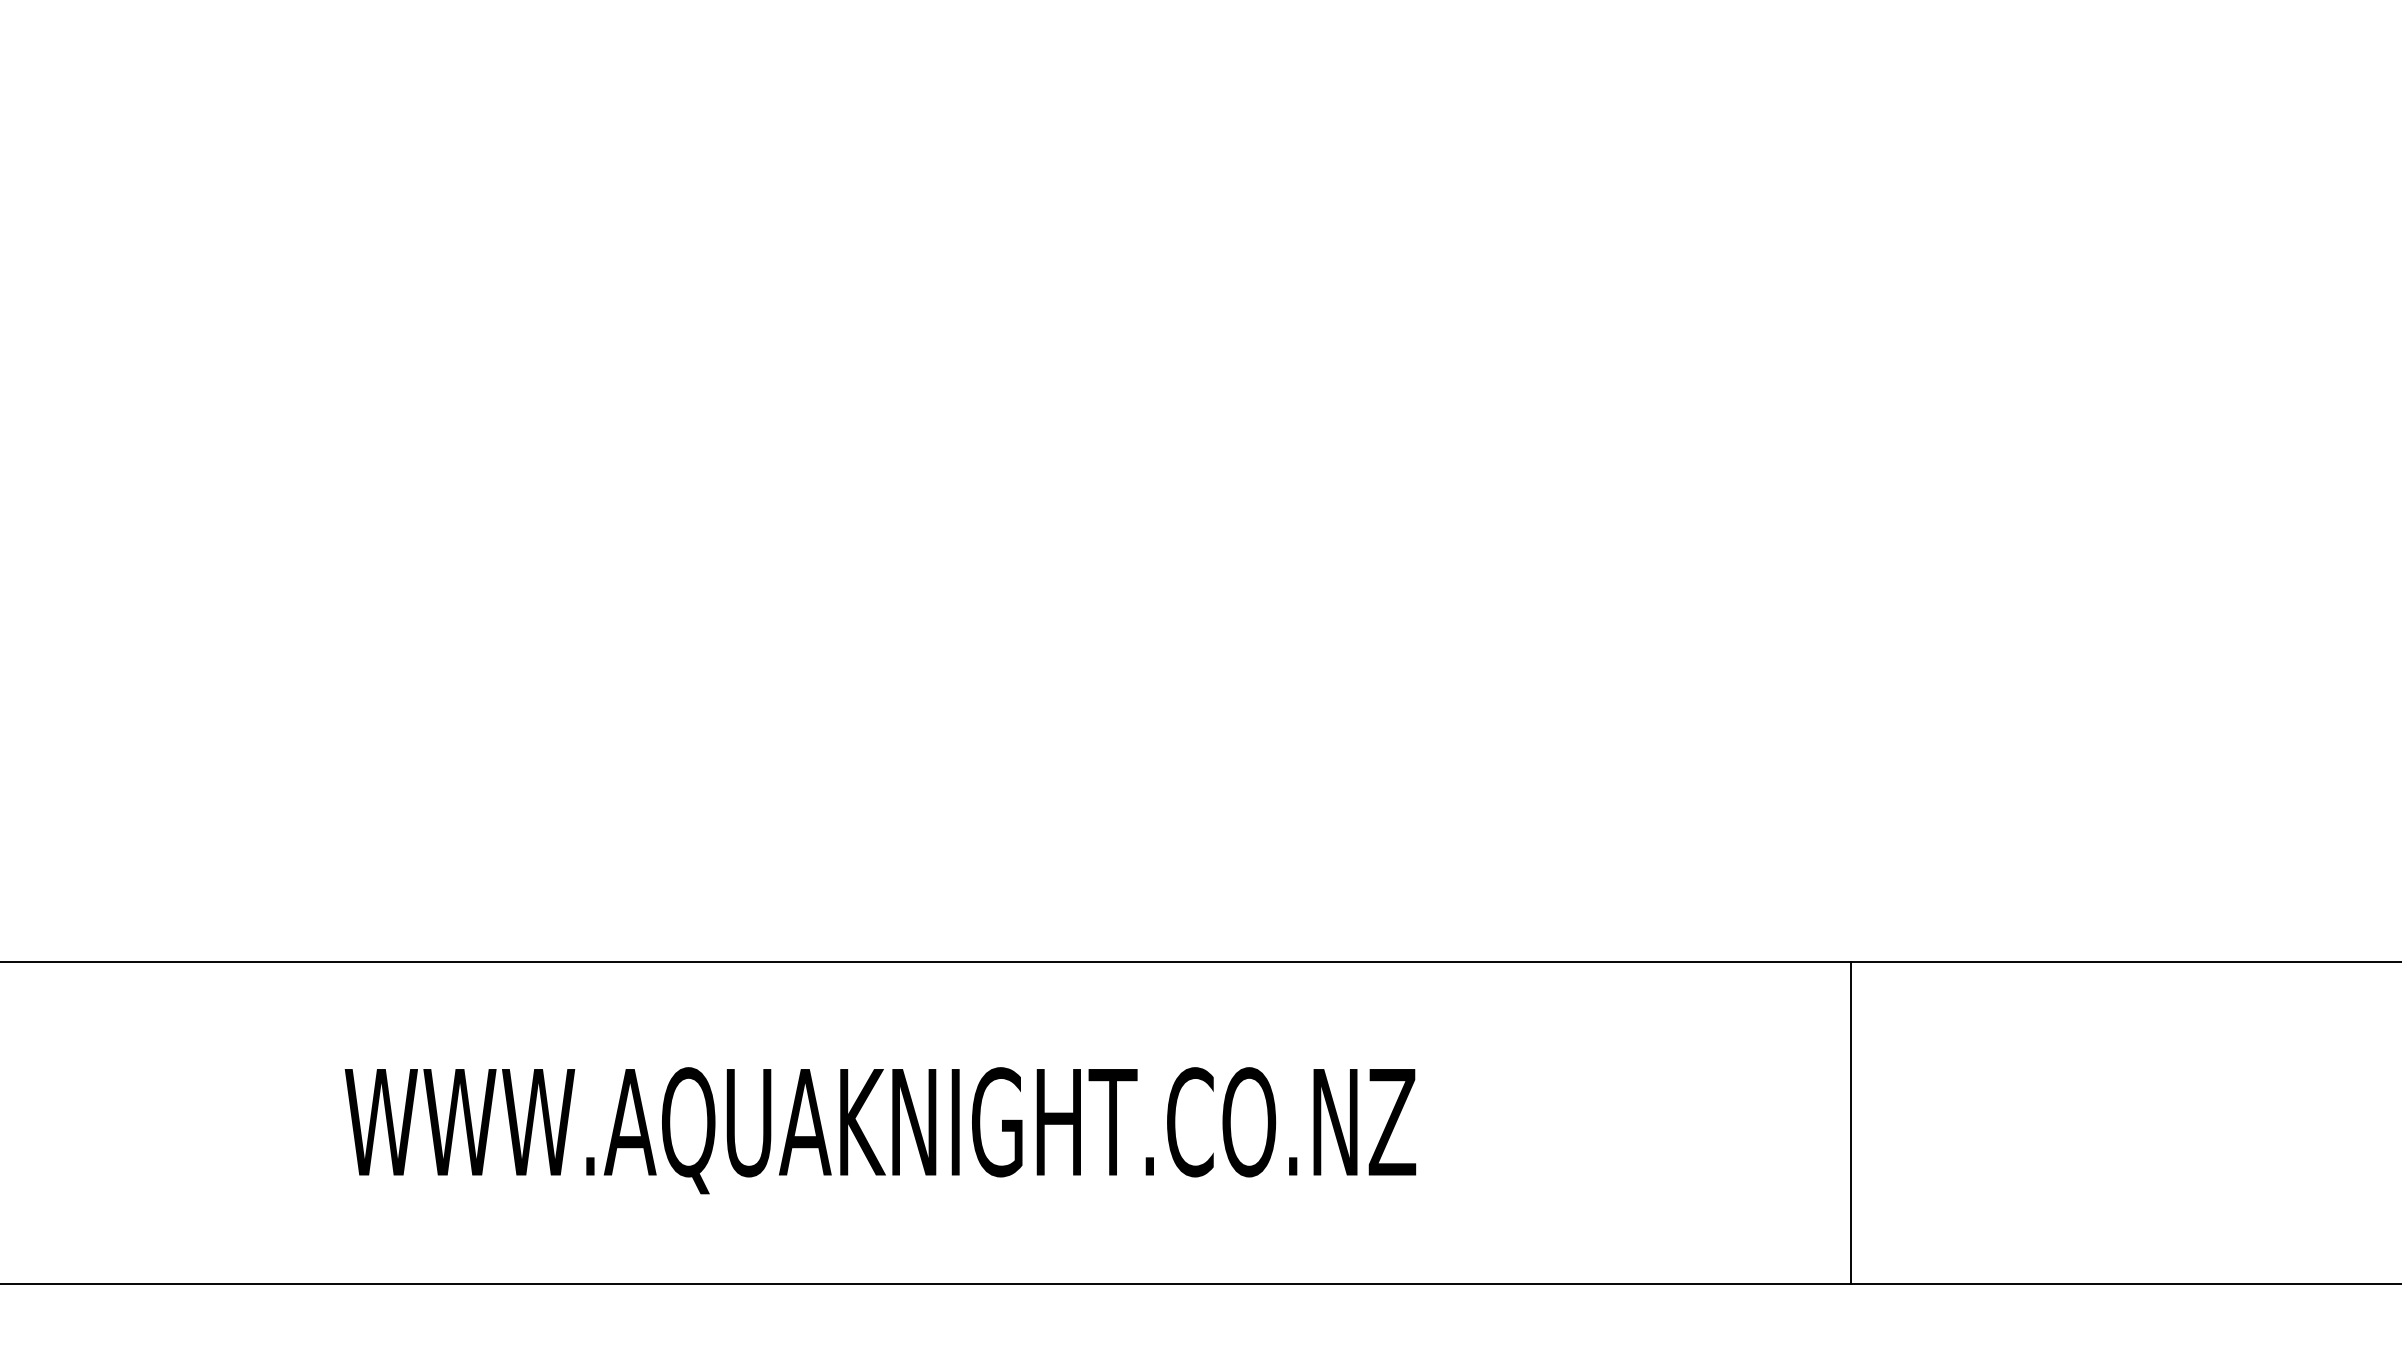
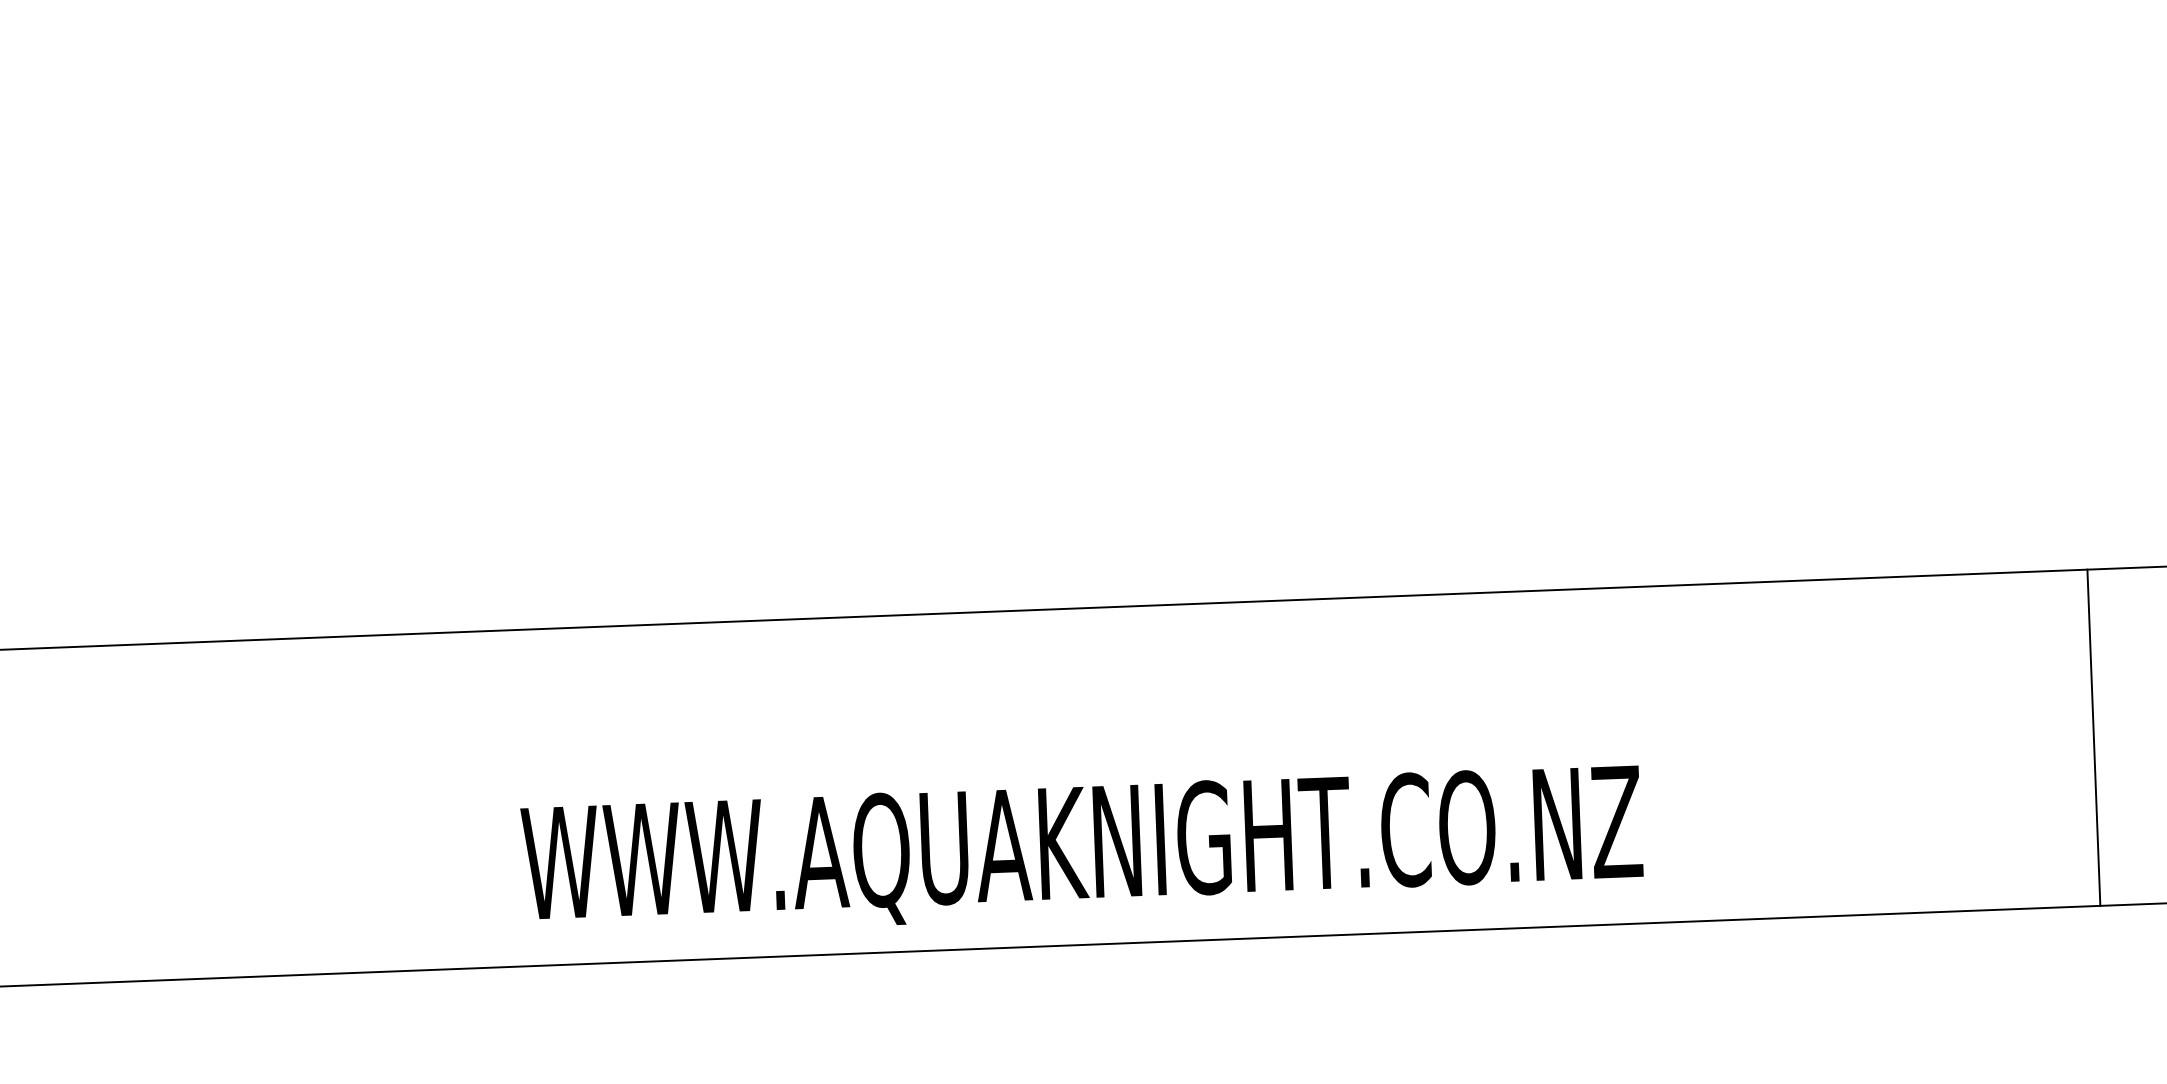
text: (880, 1130) -> (1082, 851), moved

